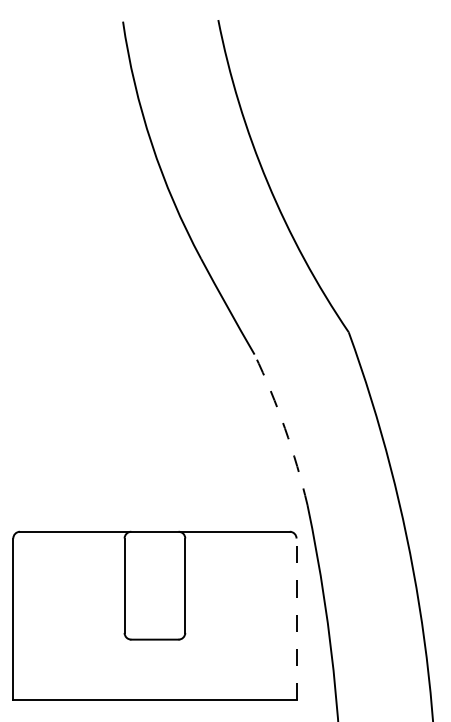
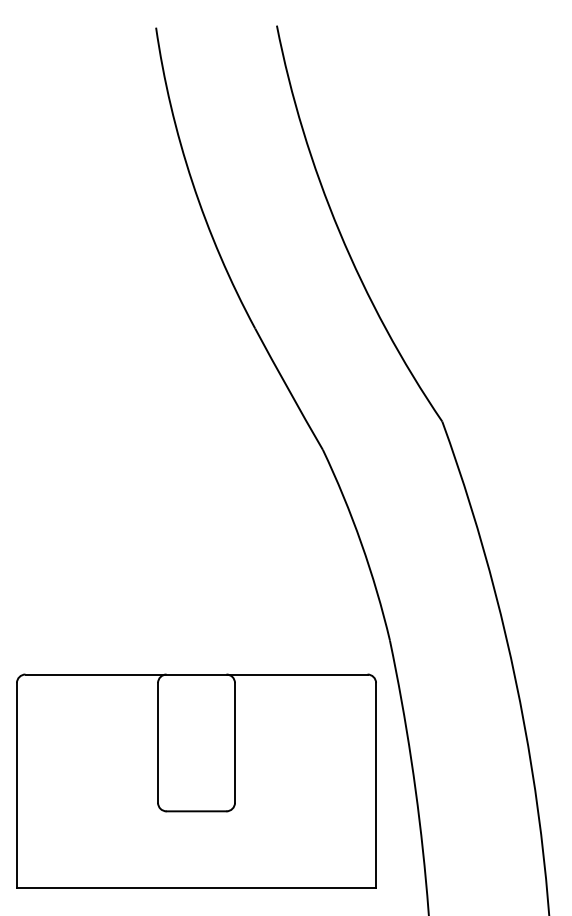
arc: (284, 428) -> (360, 543), dashed -> solid
line: (296, 619) -> (376, 785), dashed -> solid

